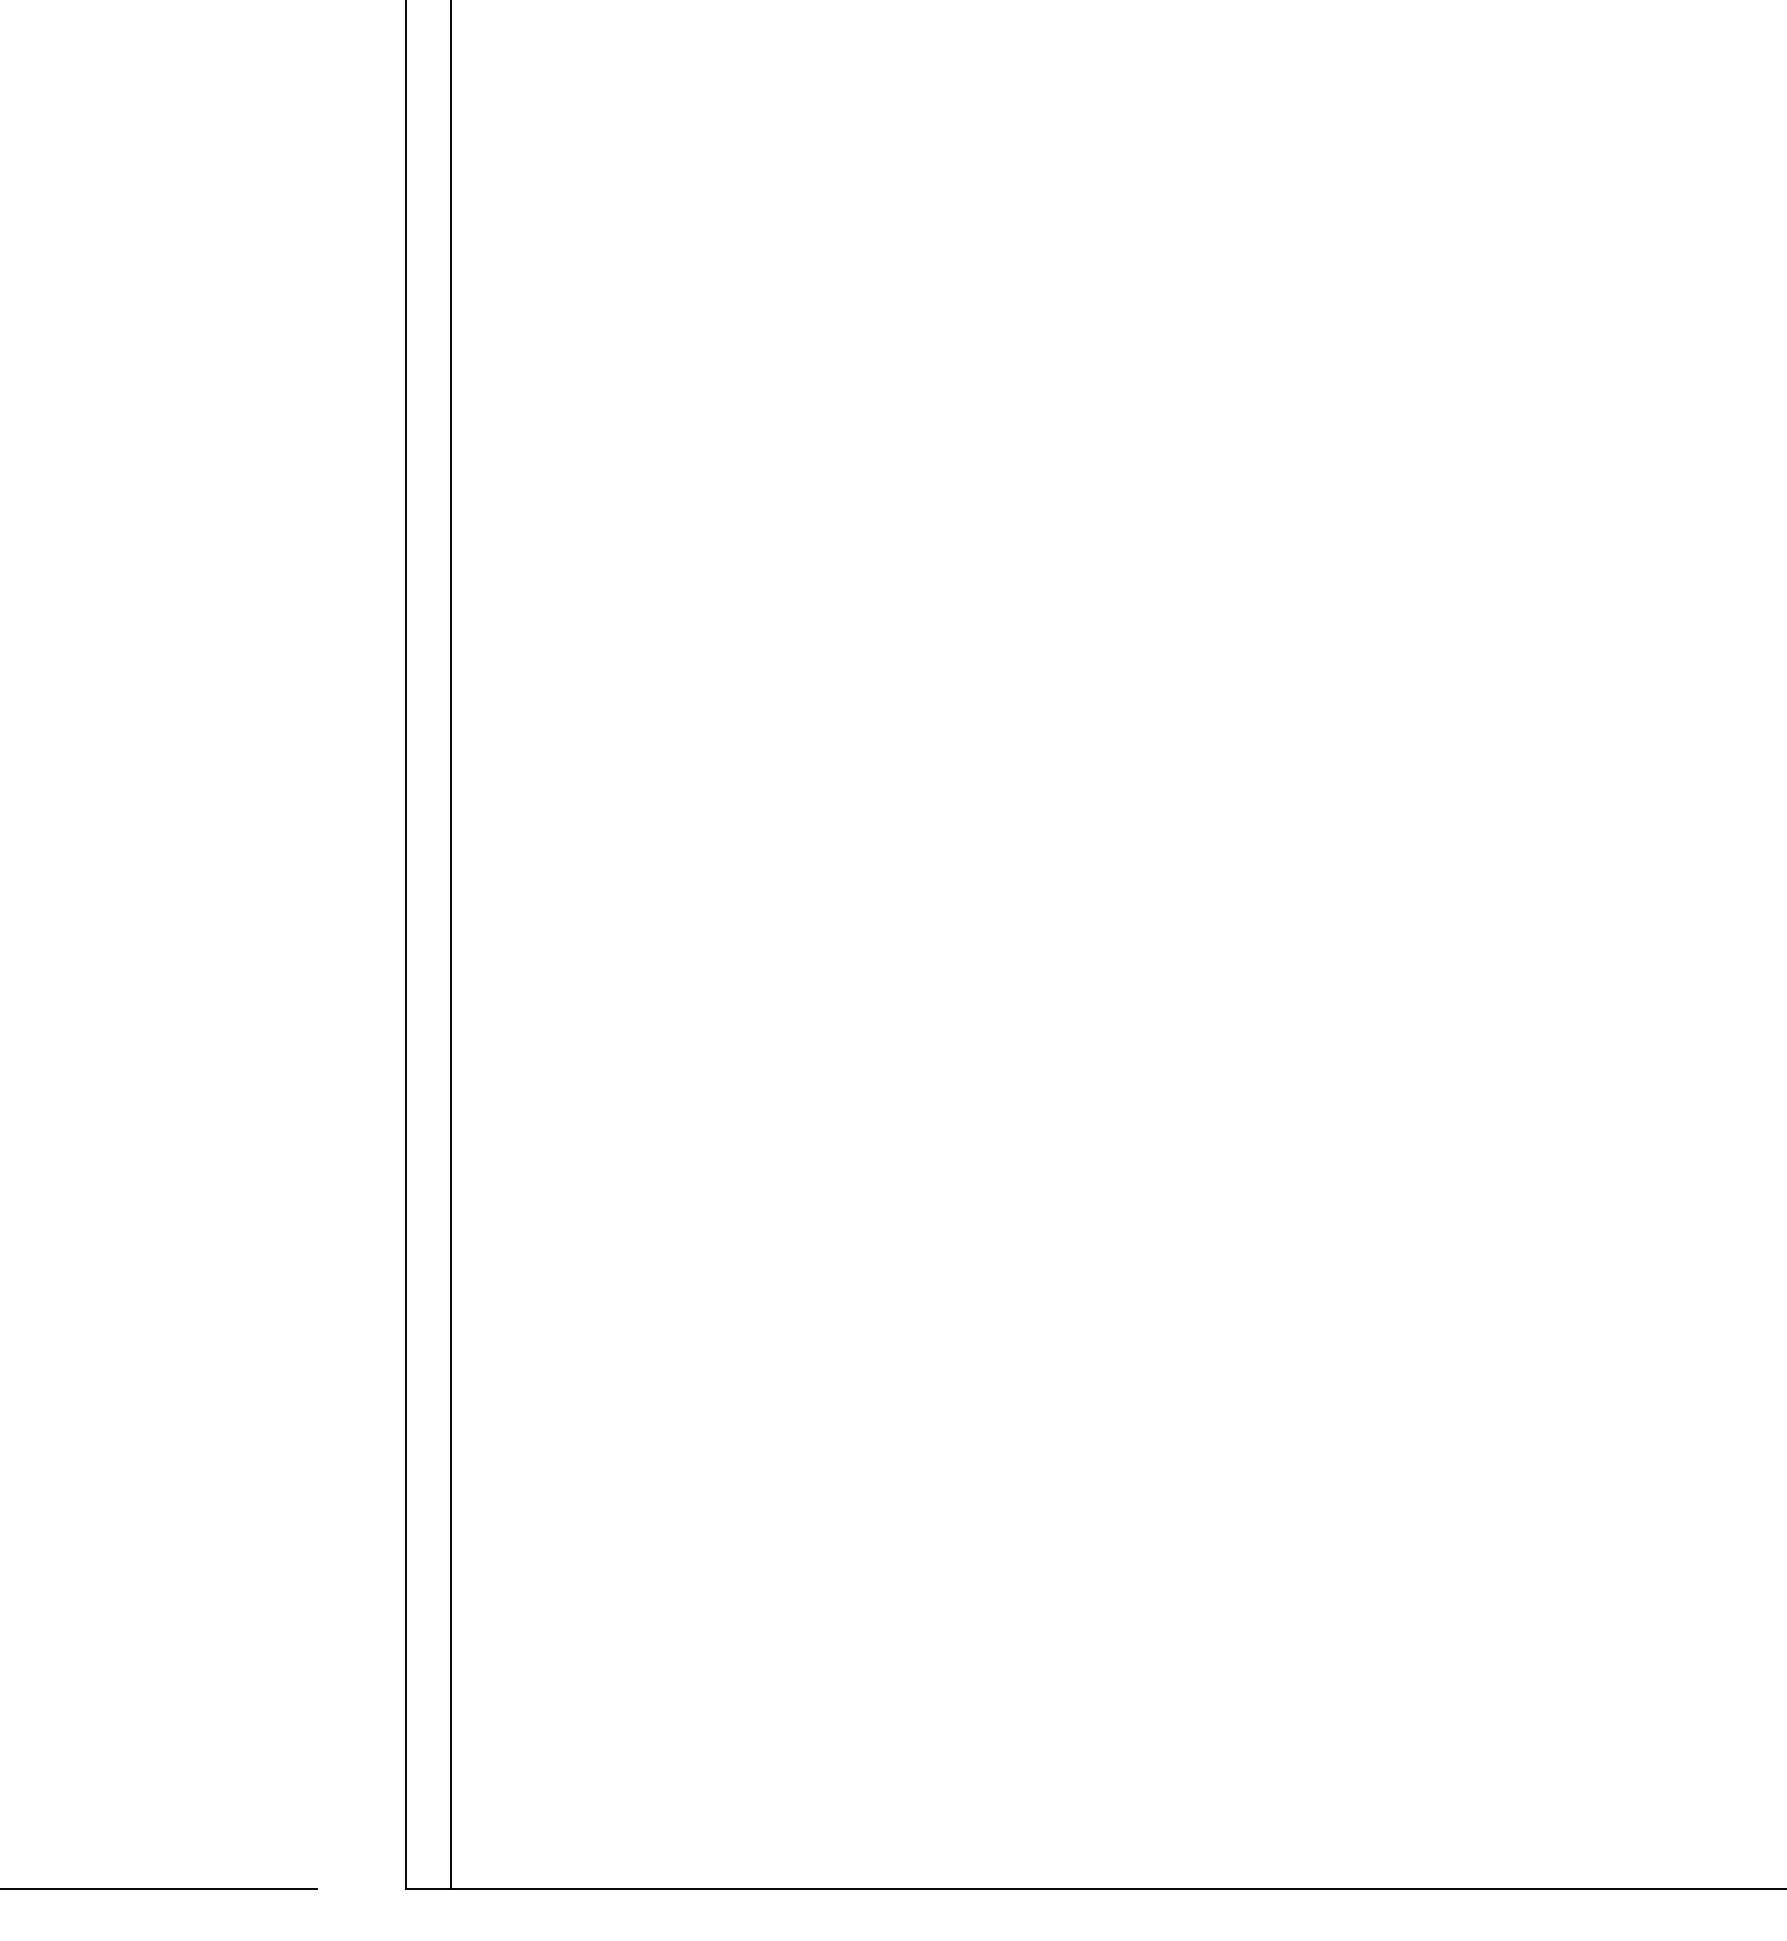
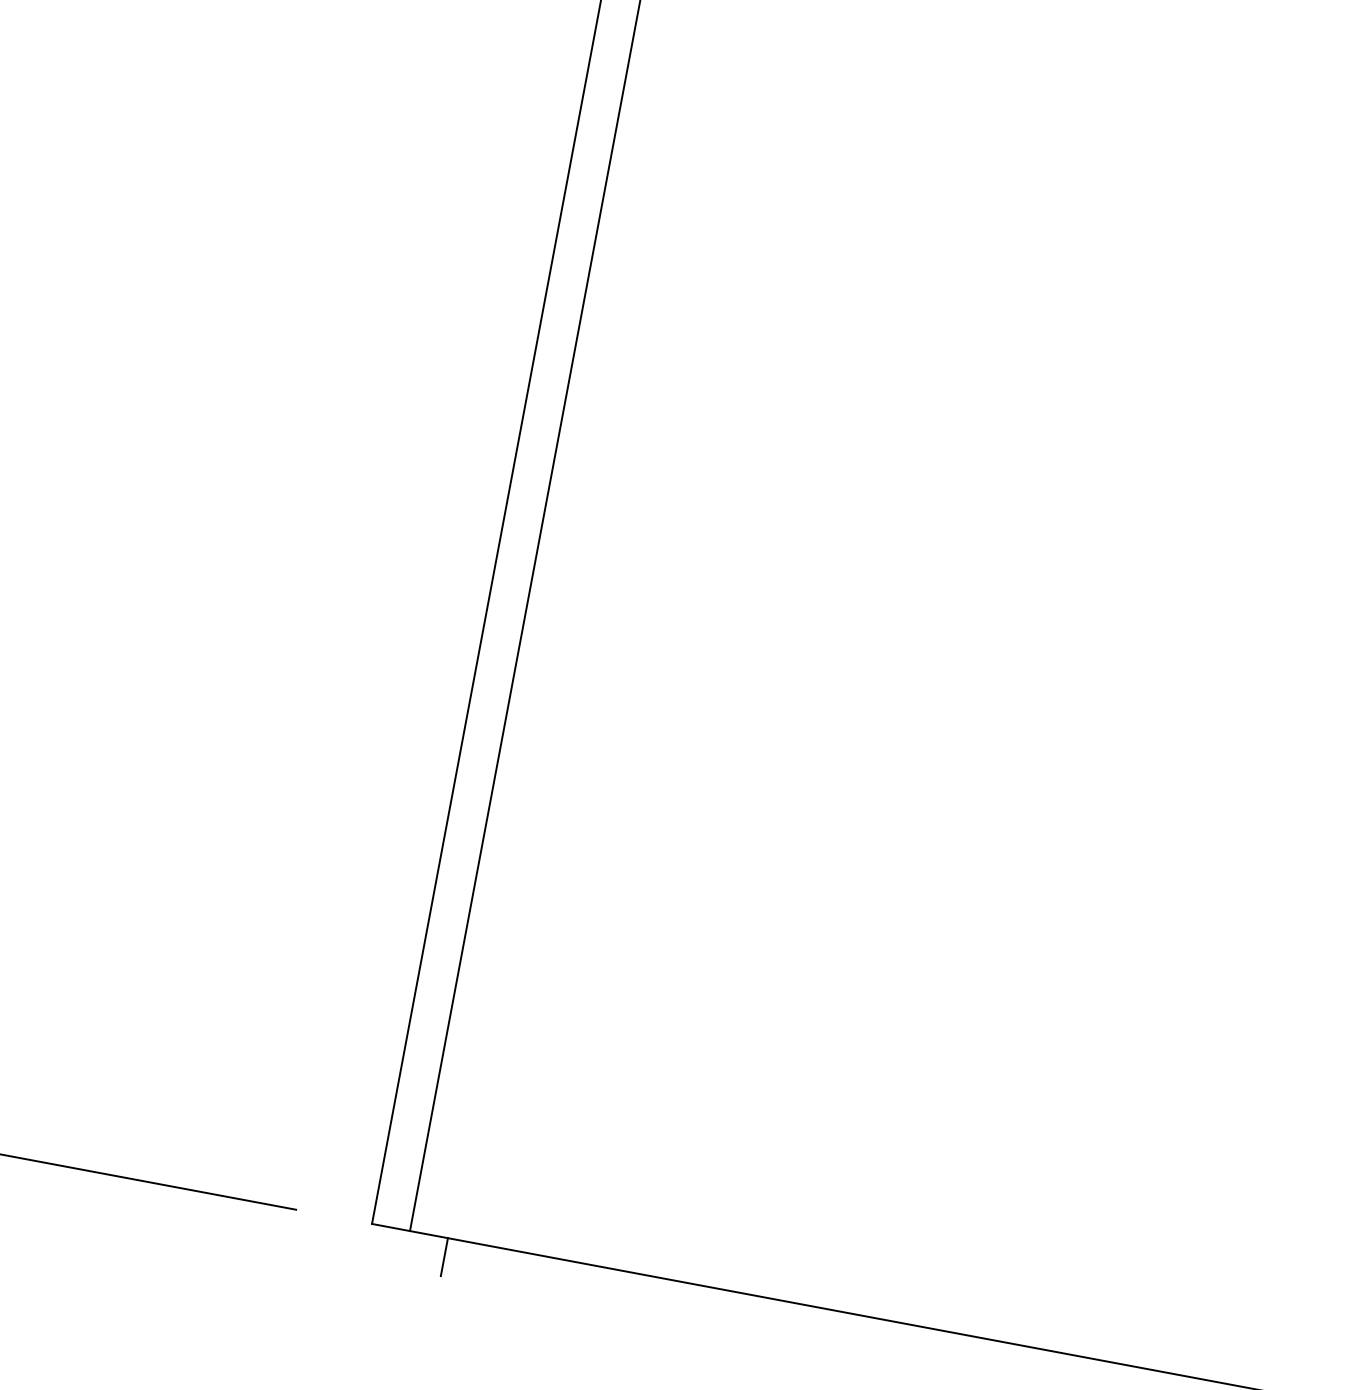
line: (495, 1910) -> (444, 1256), added

